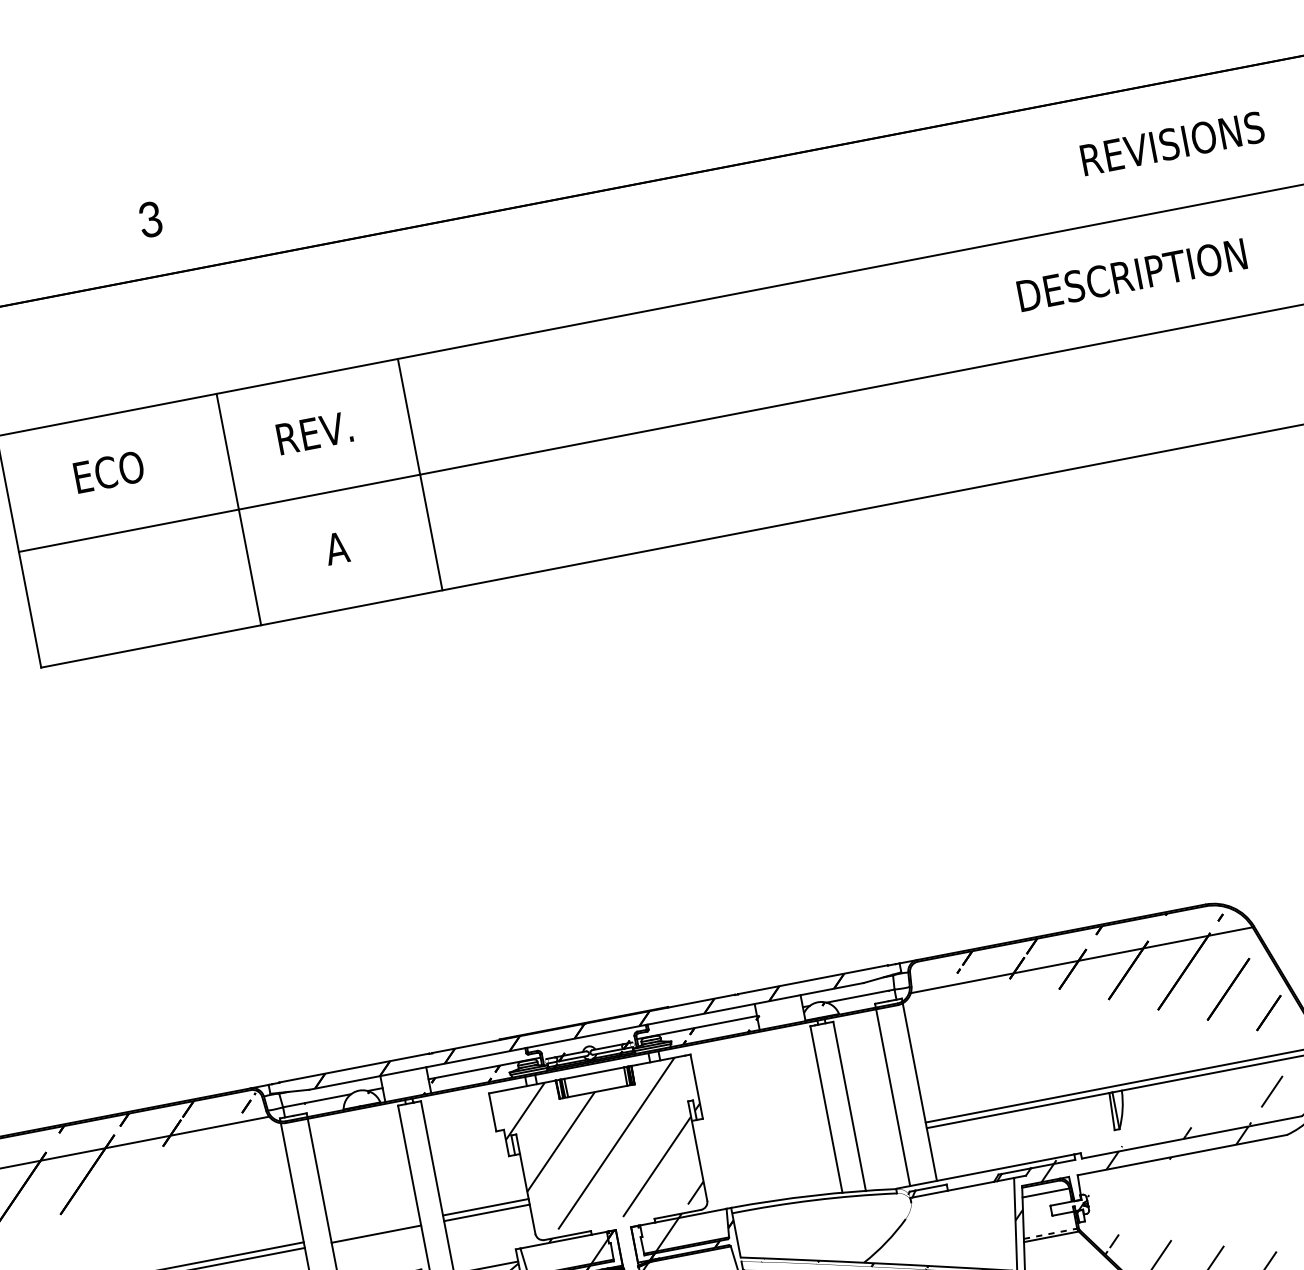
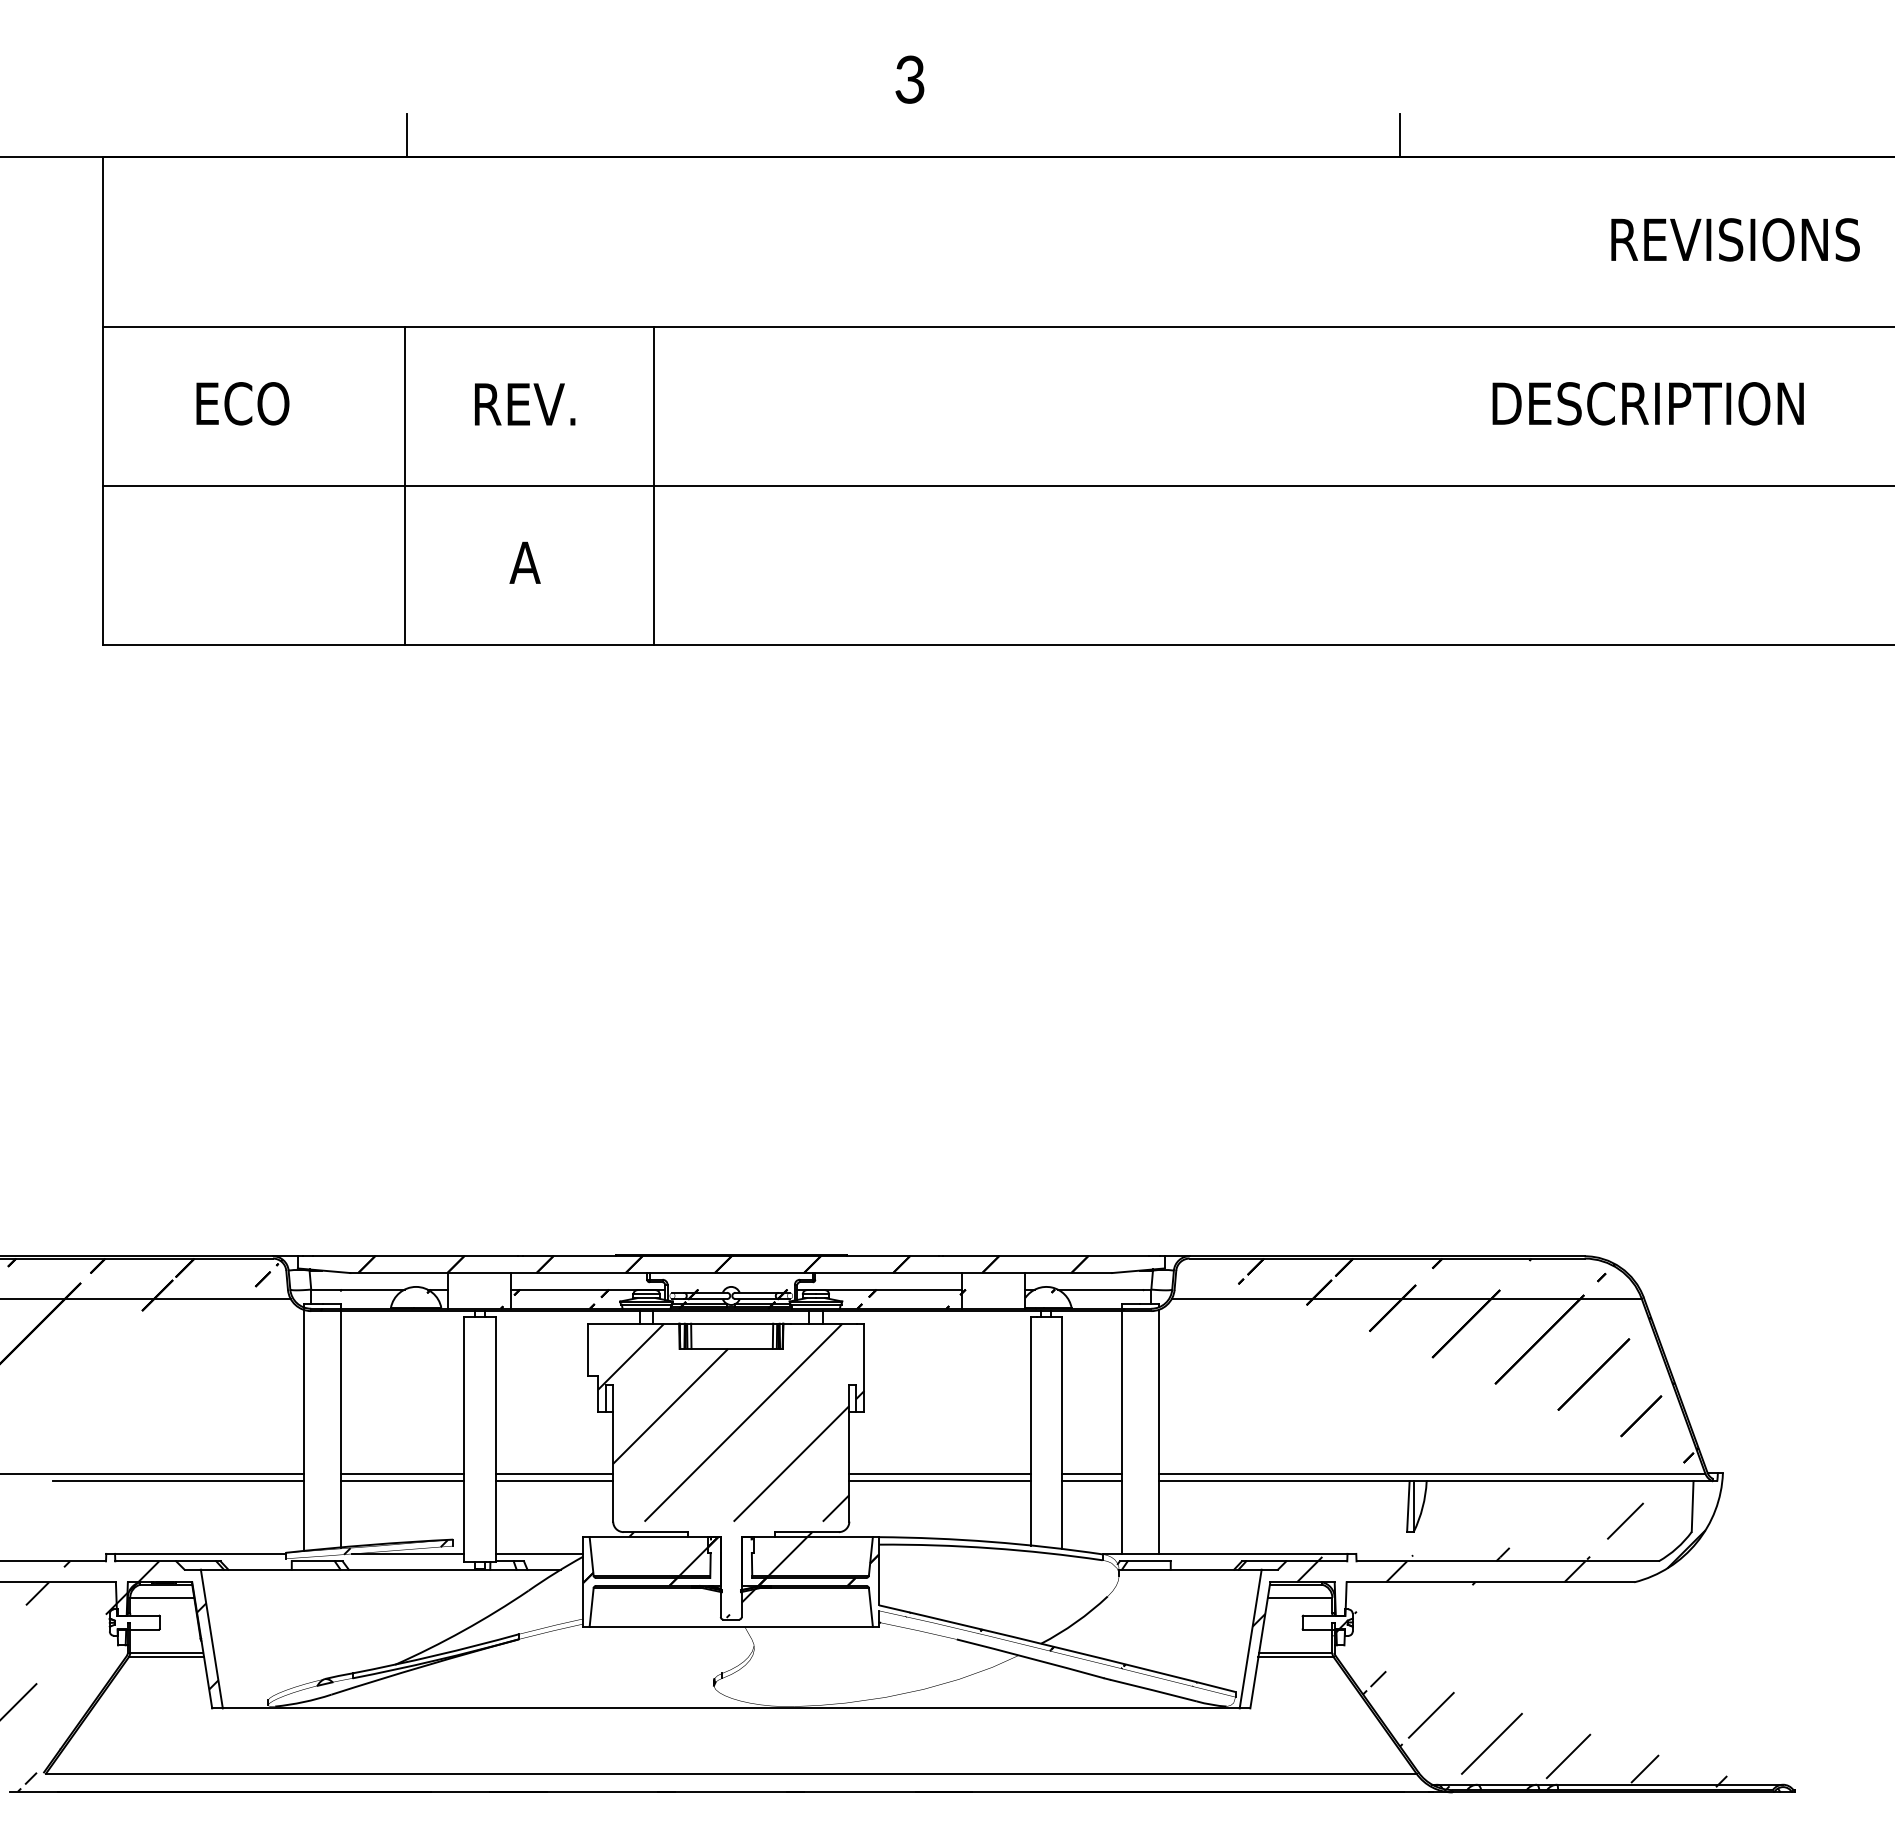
line: (913, 114) -> (1399, 135), added
text: (150, 219) -> (909, 79), moved
line: (191, 253) -> (407, 135), added
line: (876, 1131) -> (1091, 1473), added
line: (877, 1137) -> (1091, 1481), added
line: (766, 1153) -> (939, 1473), added
line: (767, 1158) -> (939, 1481), added
line: (375, 1228) -> (402, 1473), added
line: (1050, 1233) -> (1295, 1652), dashed -> solid

